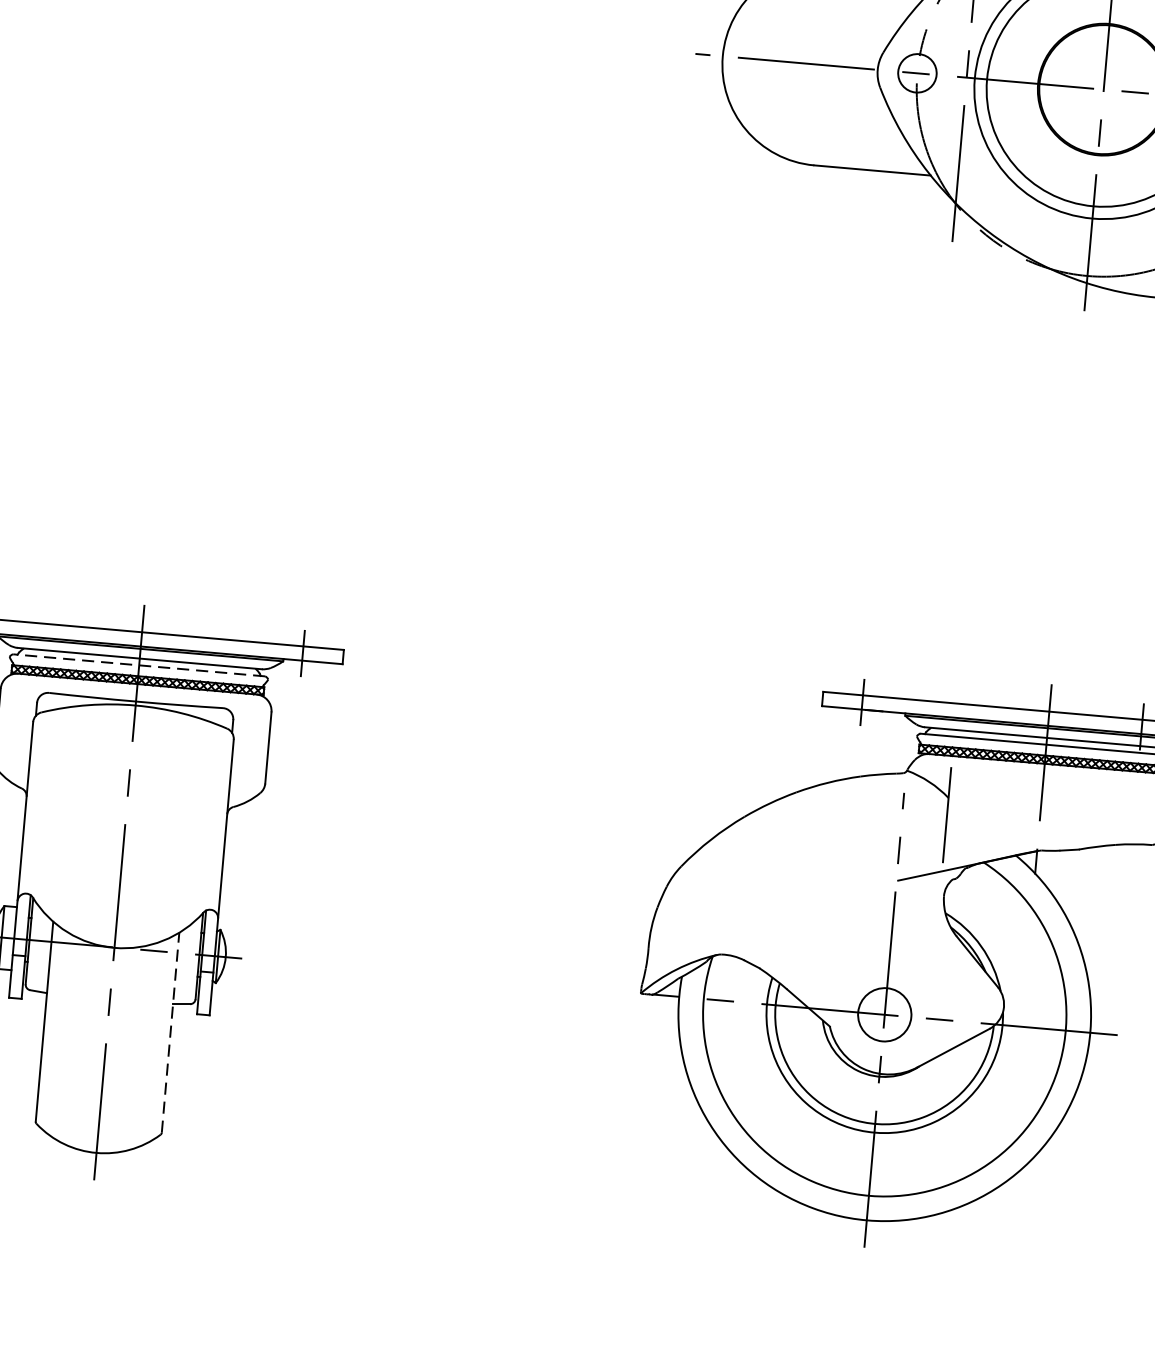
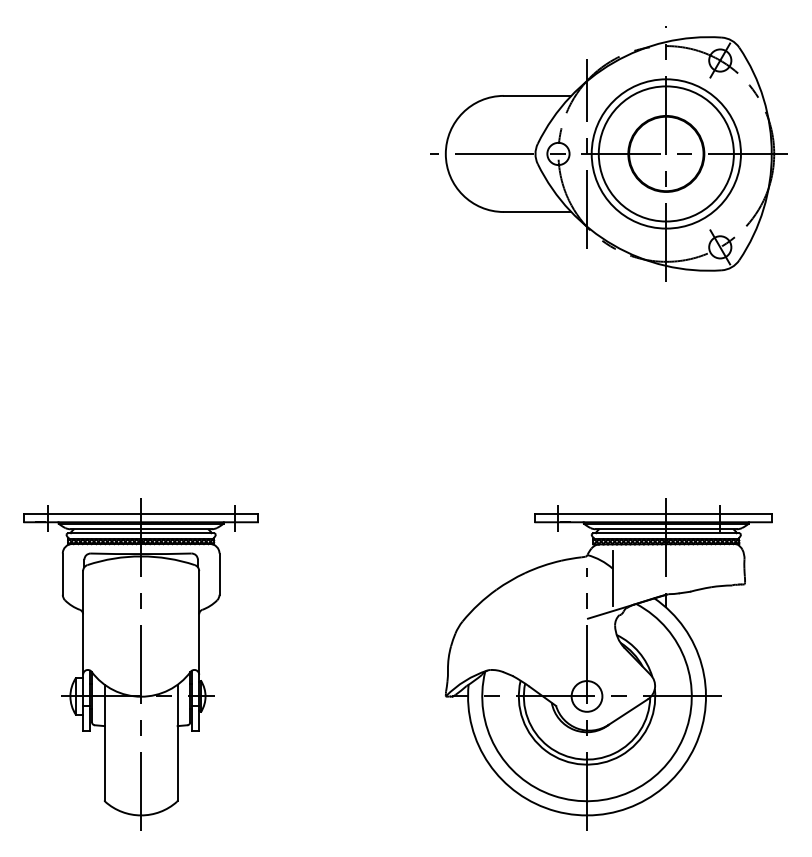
line: (139, 665) -> (141, 533), dashed -> solid
line: (170, 1032) -> (177, 742), dashed -> solid

